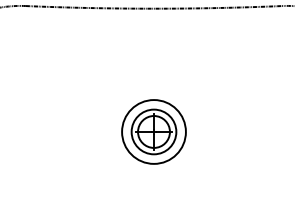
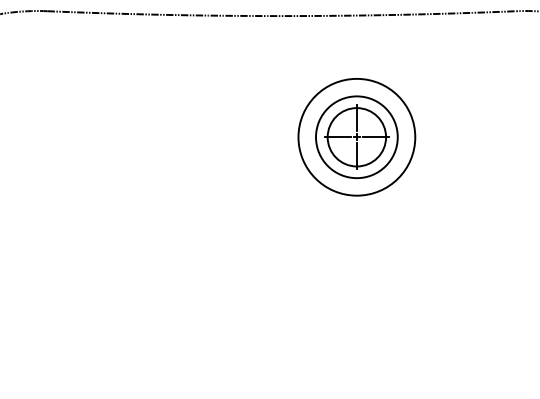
part: (153, 131) -> (355, 136), moved

